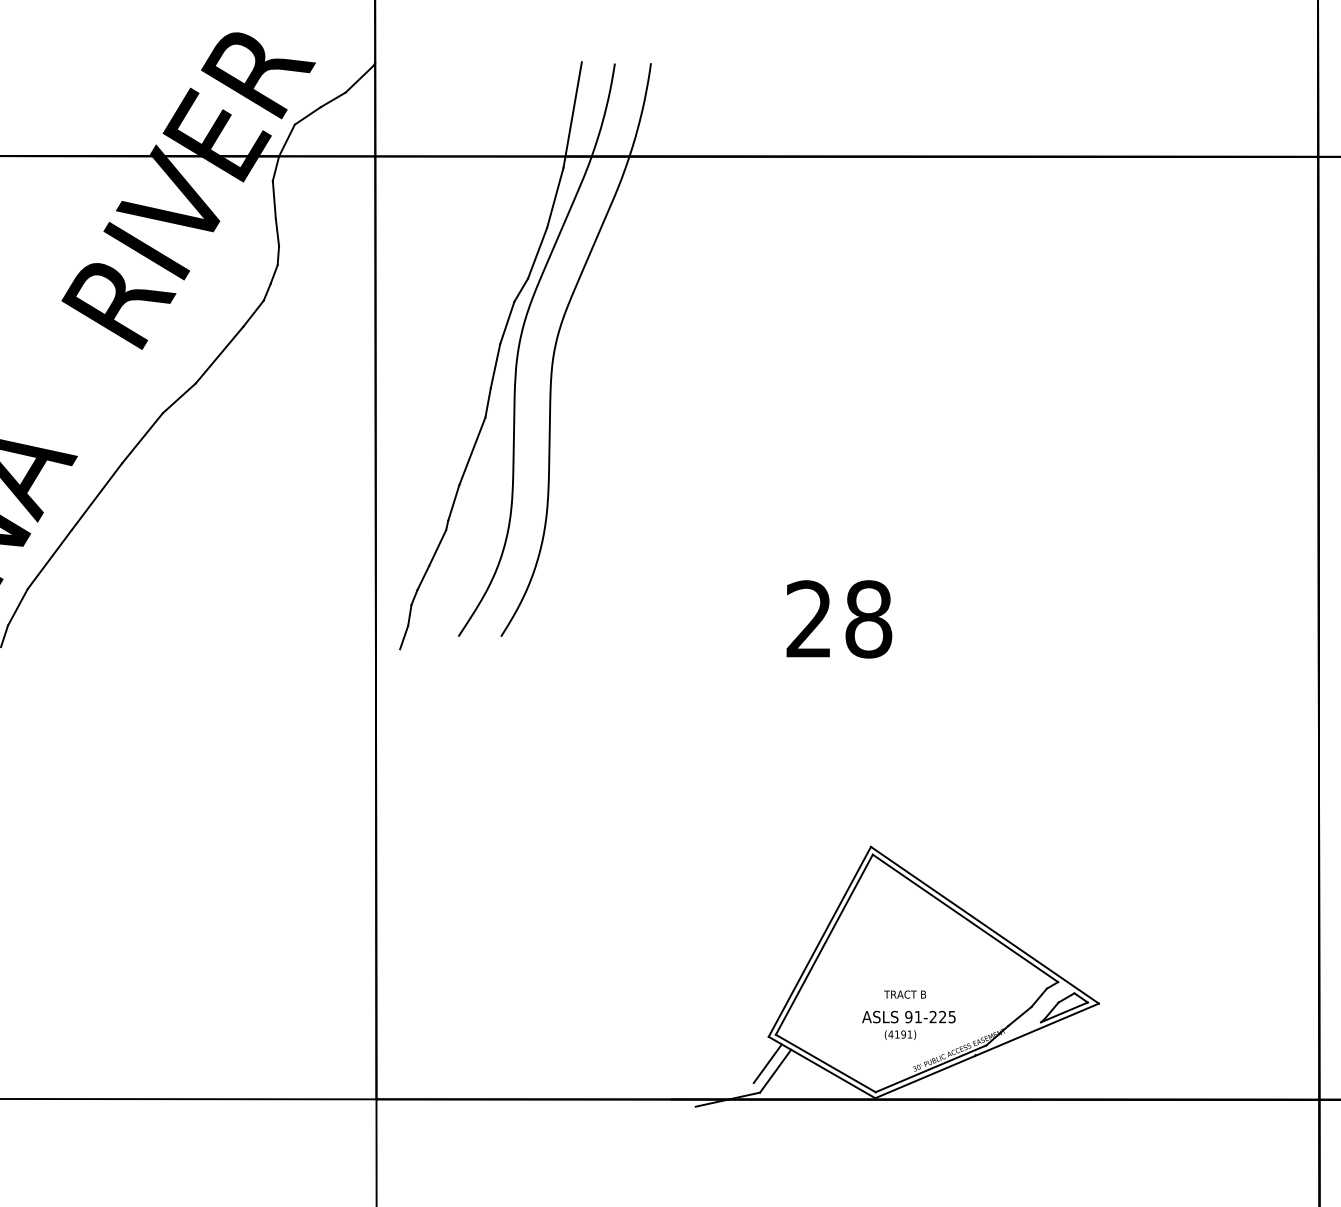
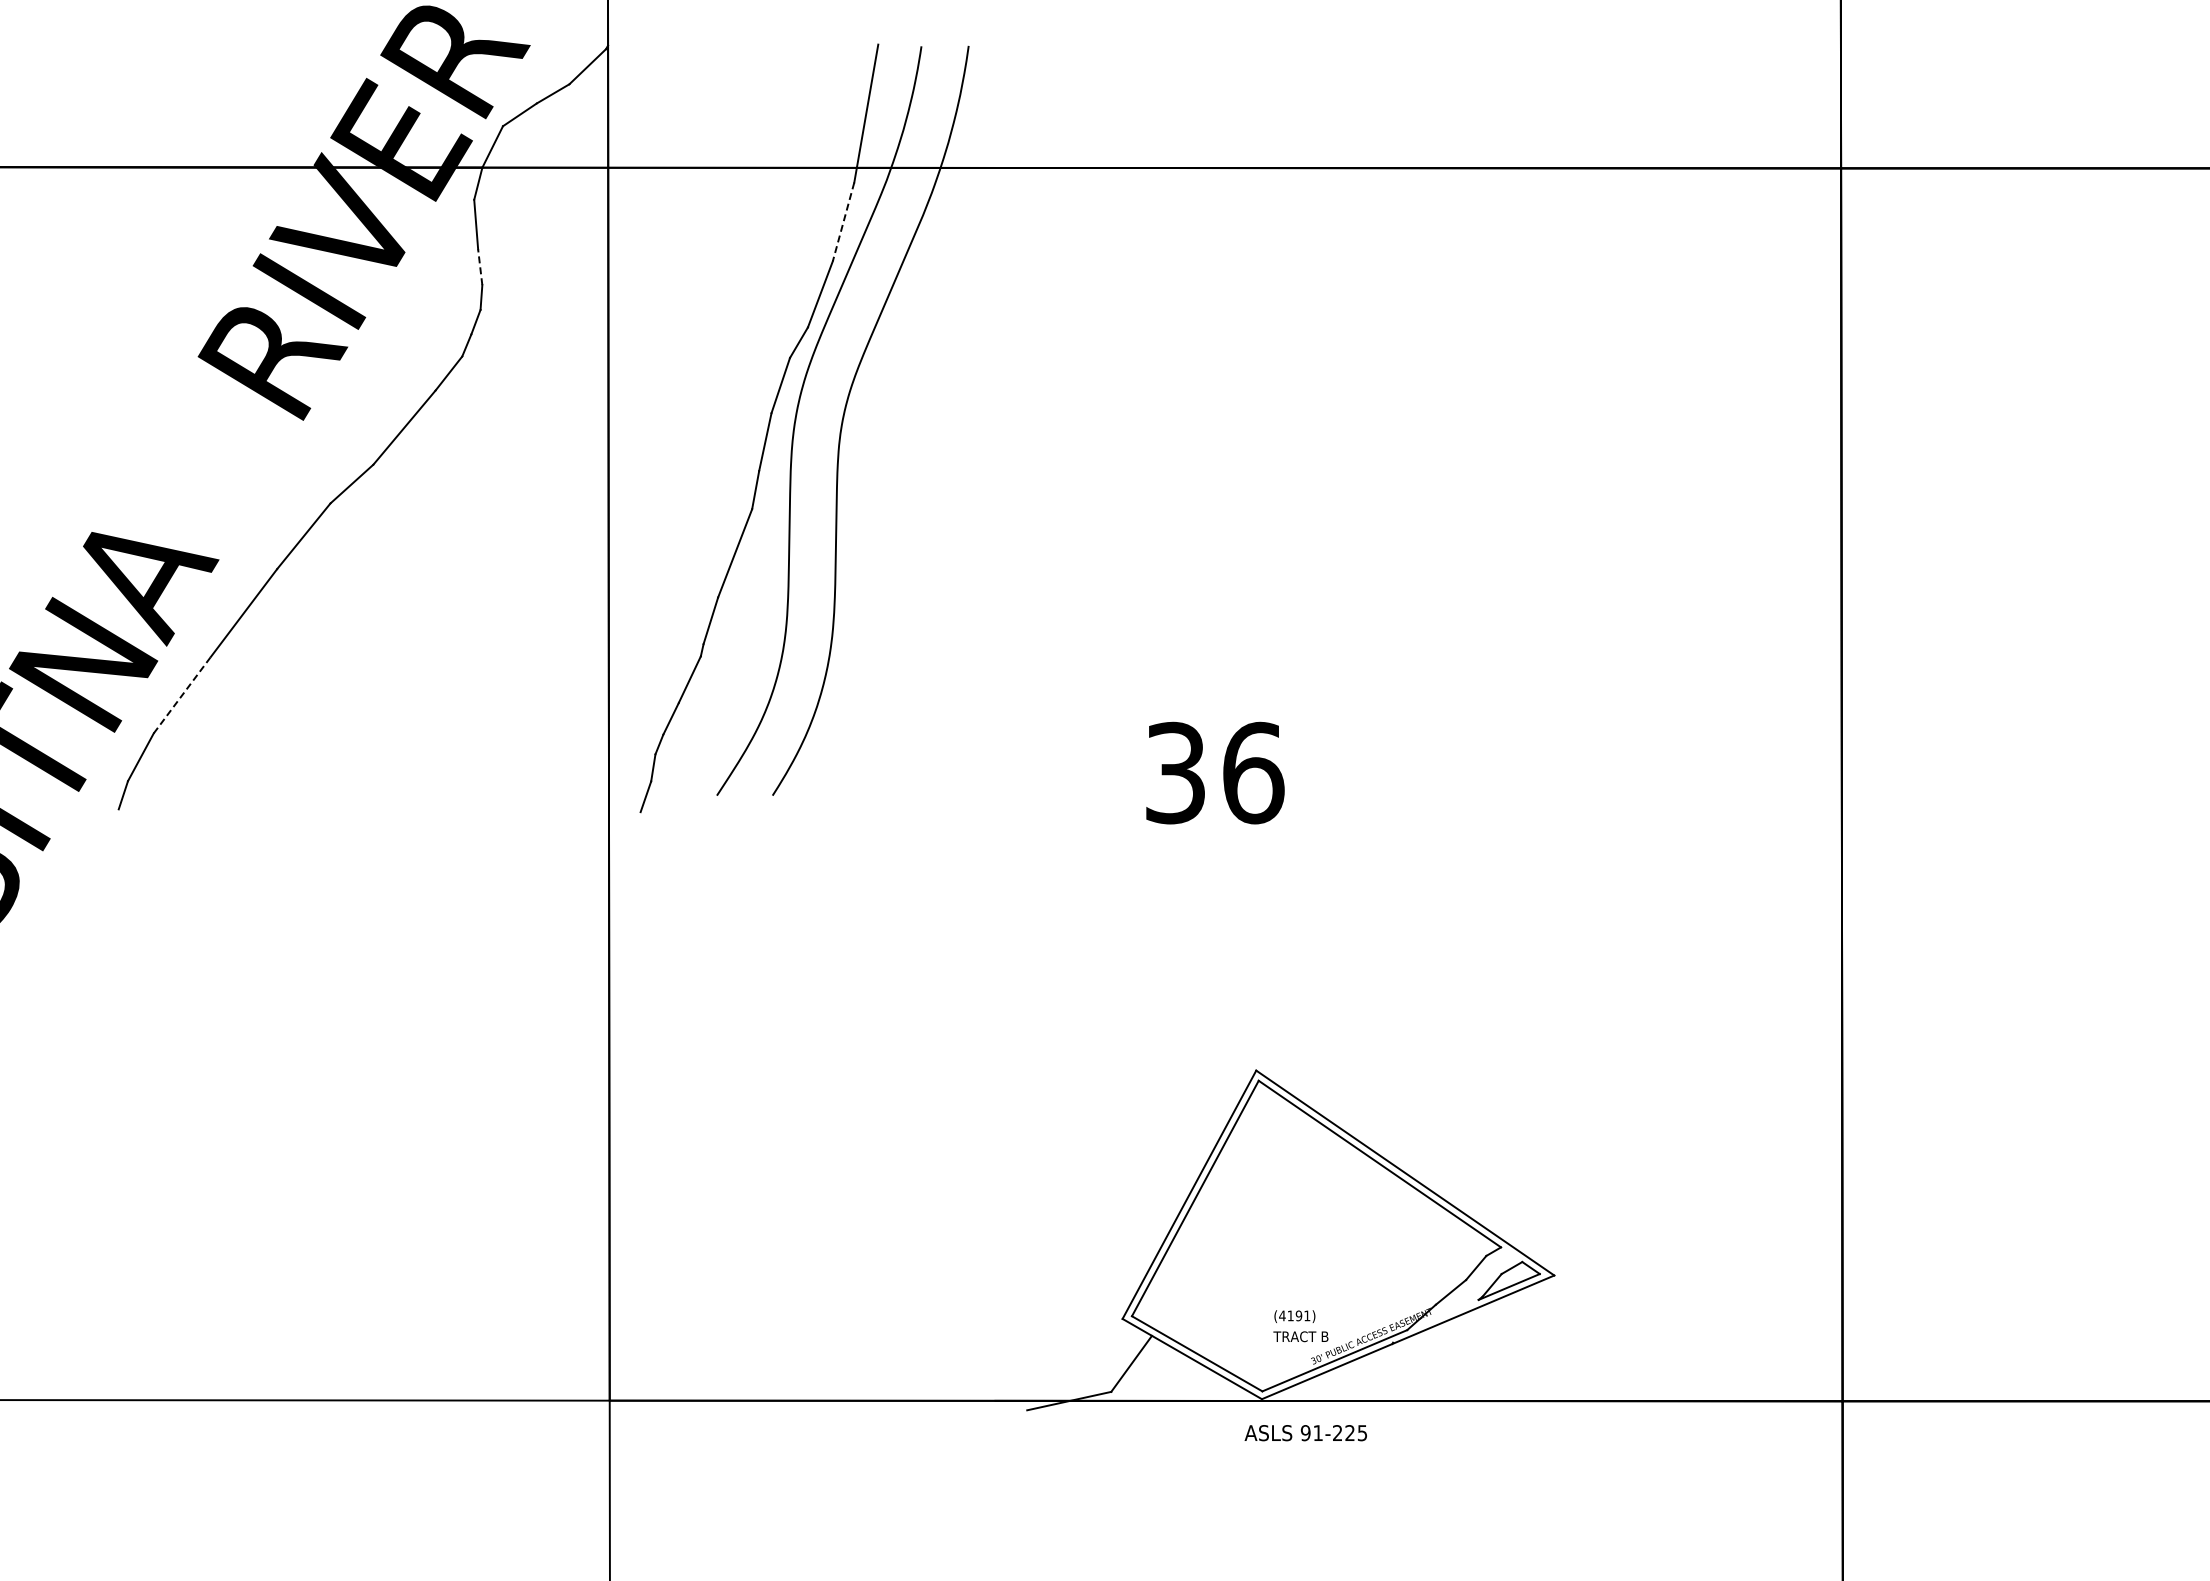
line: (555, 197) -> (843, 221), solid -> dashed
line: (277, 231) -> (480, 266), solid -> dashed
line: (49, 560) -> (182, 695), solid -> dashed
text: (839, 618) -> (1215, 772), 28 -> 36
text: (904, 994) -> (1300, 1336), moved
text: (908, 1017) -> (1305, 1433), moved
line: (767, 1063) -> (1121, 1353), removed

